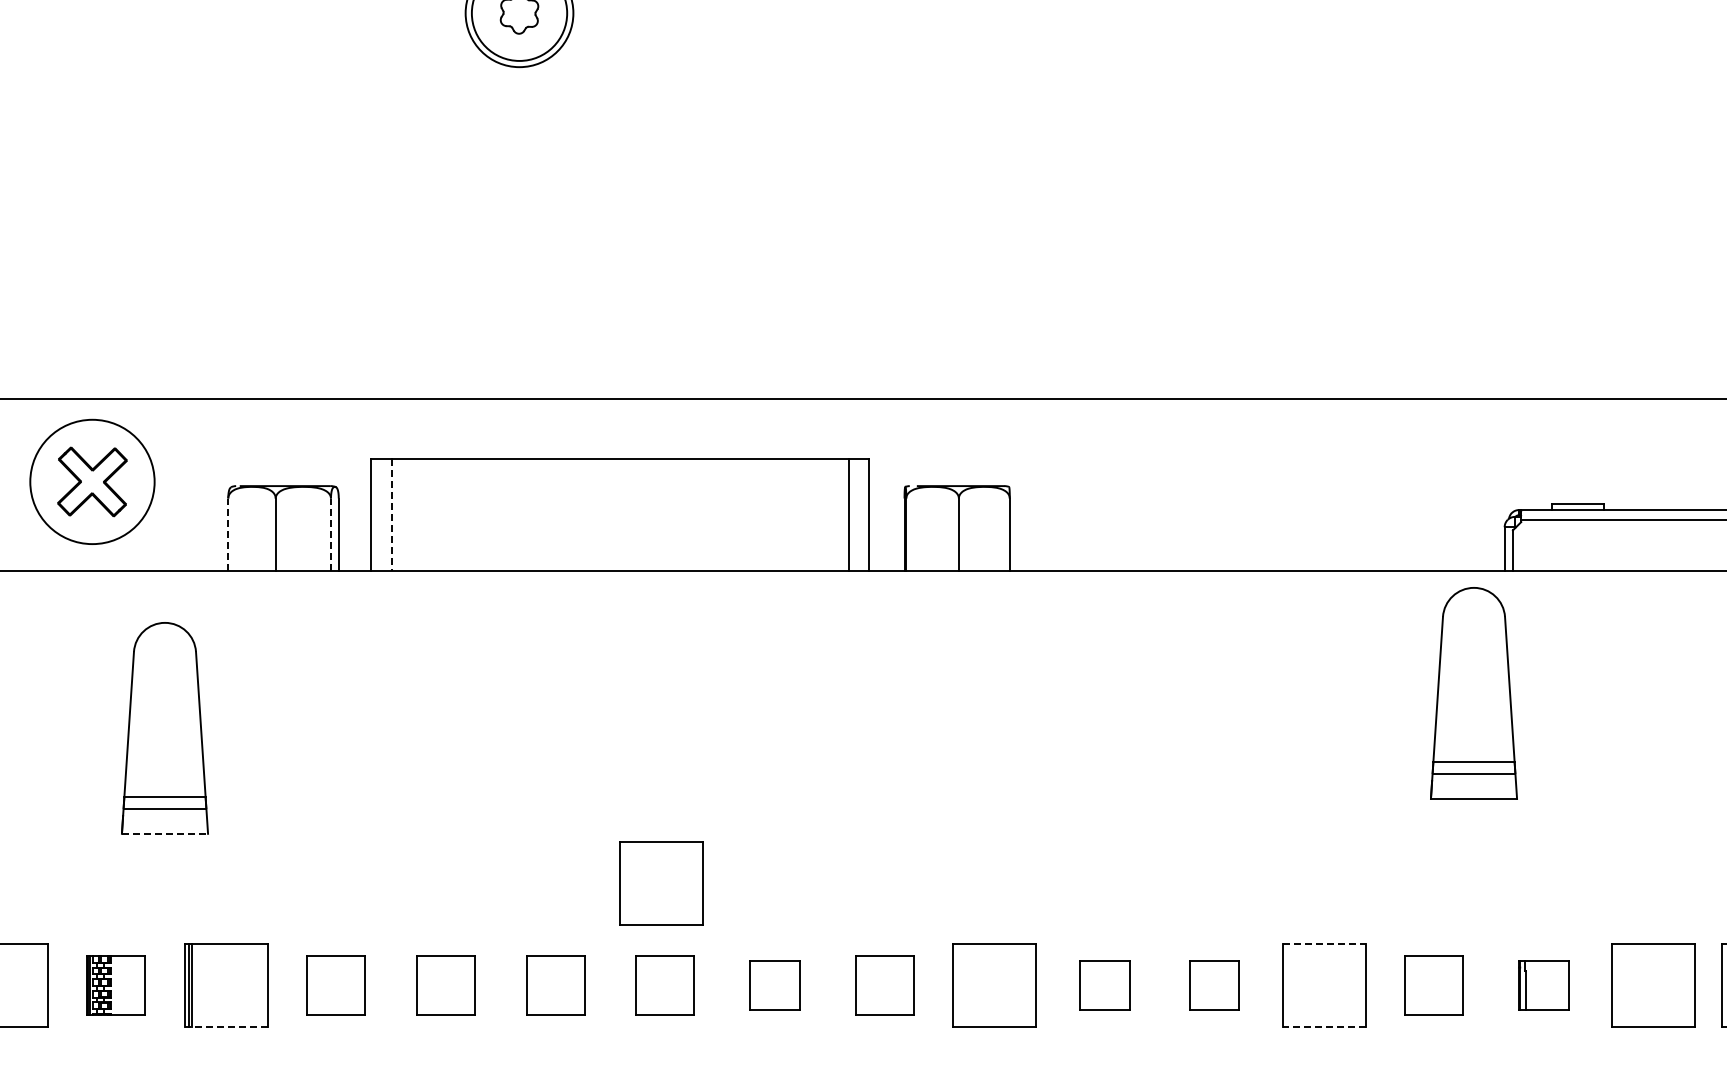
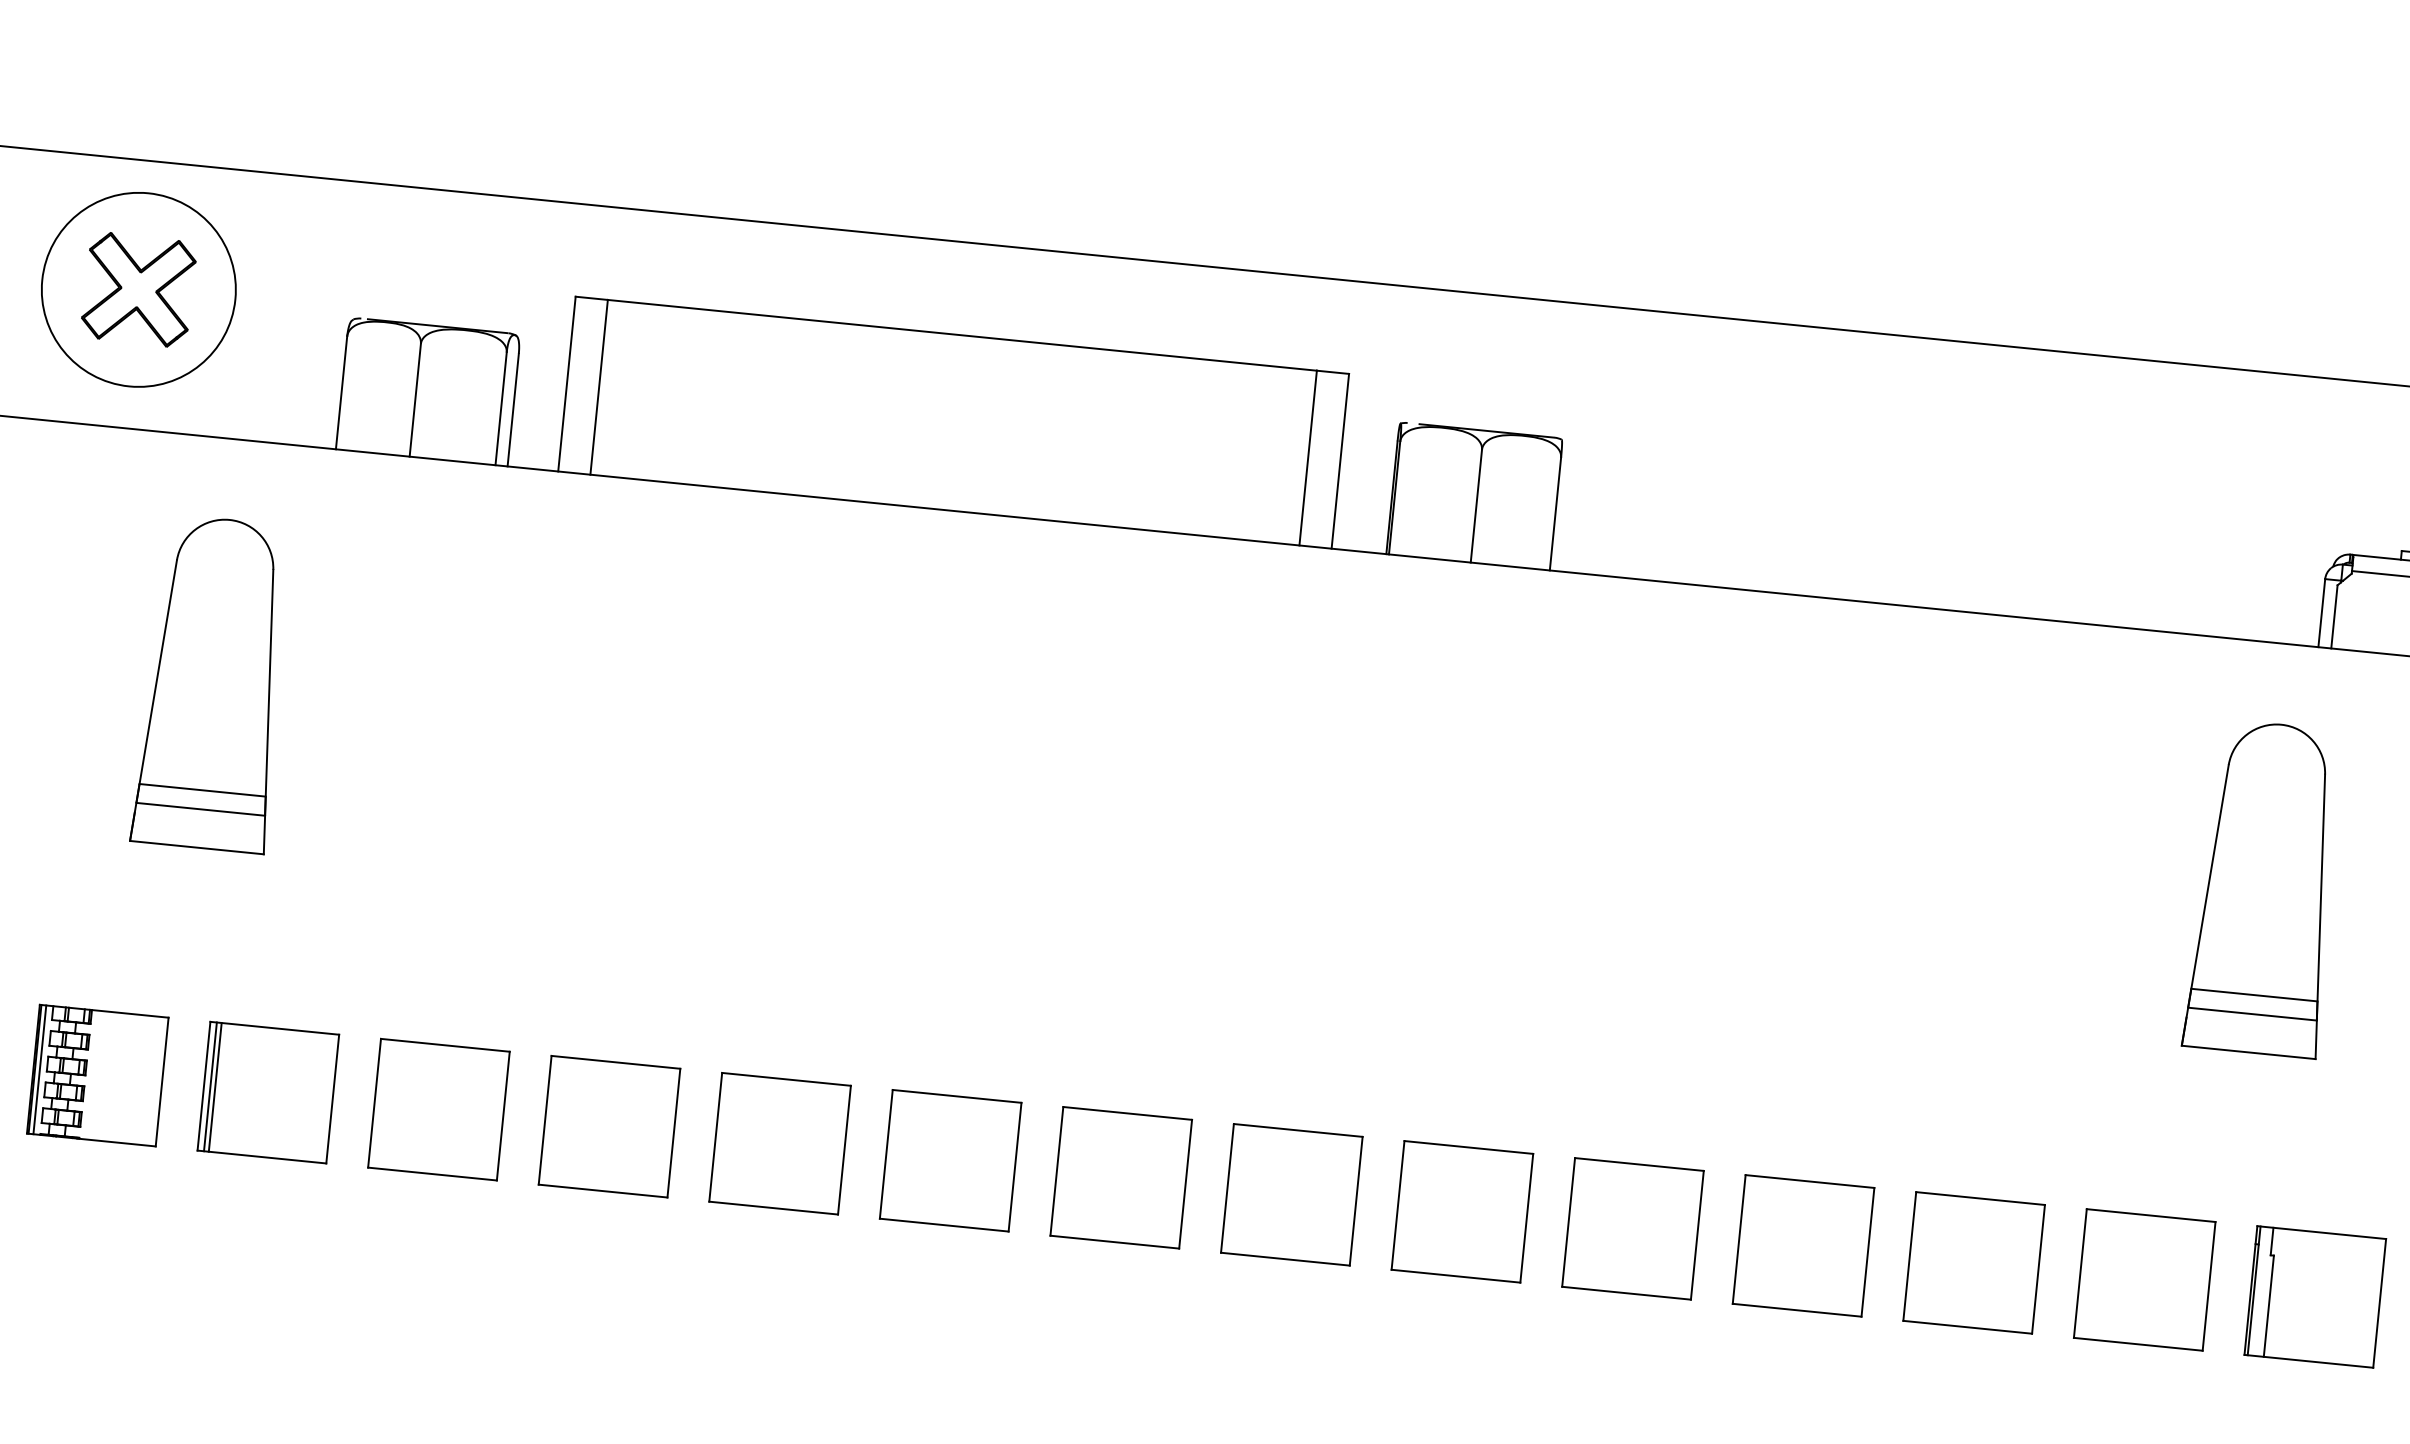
line: (392, 515) -> (599, 388), dashed -> solid
line: (228, 534) -> (341, 392), dashed -> solid
line: (331, 534) -> (501, 408), dashed -> solid
part: (1473, 693) -> (2264, 888), moved
line: (165, 833) -> (197, 847), dashed -> solid
part: (661, 883) -> (960, 1001), removed
line: (1324, 944) -> (1980, 1199), dashed -> solid
part: (116, 985) -> (98, 1075), size x1.43
part: (335, 985) -> (438, 1109), size x1.43
part: (445, 985) -> (609, 1126), size x1.43
part: (555, 985) -> (779, 1143), size x1.43
part: (665, 985) -> (950, 1160), size x1.43
part: (775, 985) -> (1121, 1177), size x1.67
part: (885, 985) -> (1292, 1194), size x1.43
part: (1104, 985) -> (1632, 1228), size x1.67
part: (1214, 985) -> (1803, 1245), size x1.67
part: (1434, 985) -> (2145, 1279), size x1.43
part: (1543, 985) -> (2314, 1296), size x1.67
line: (225, 1026) -> (261, 1156), dashed -> solid
line: (1323, 1026) -> (1966, 1326), dashed -> solid

